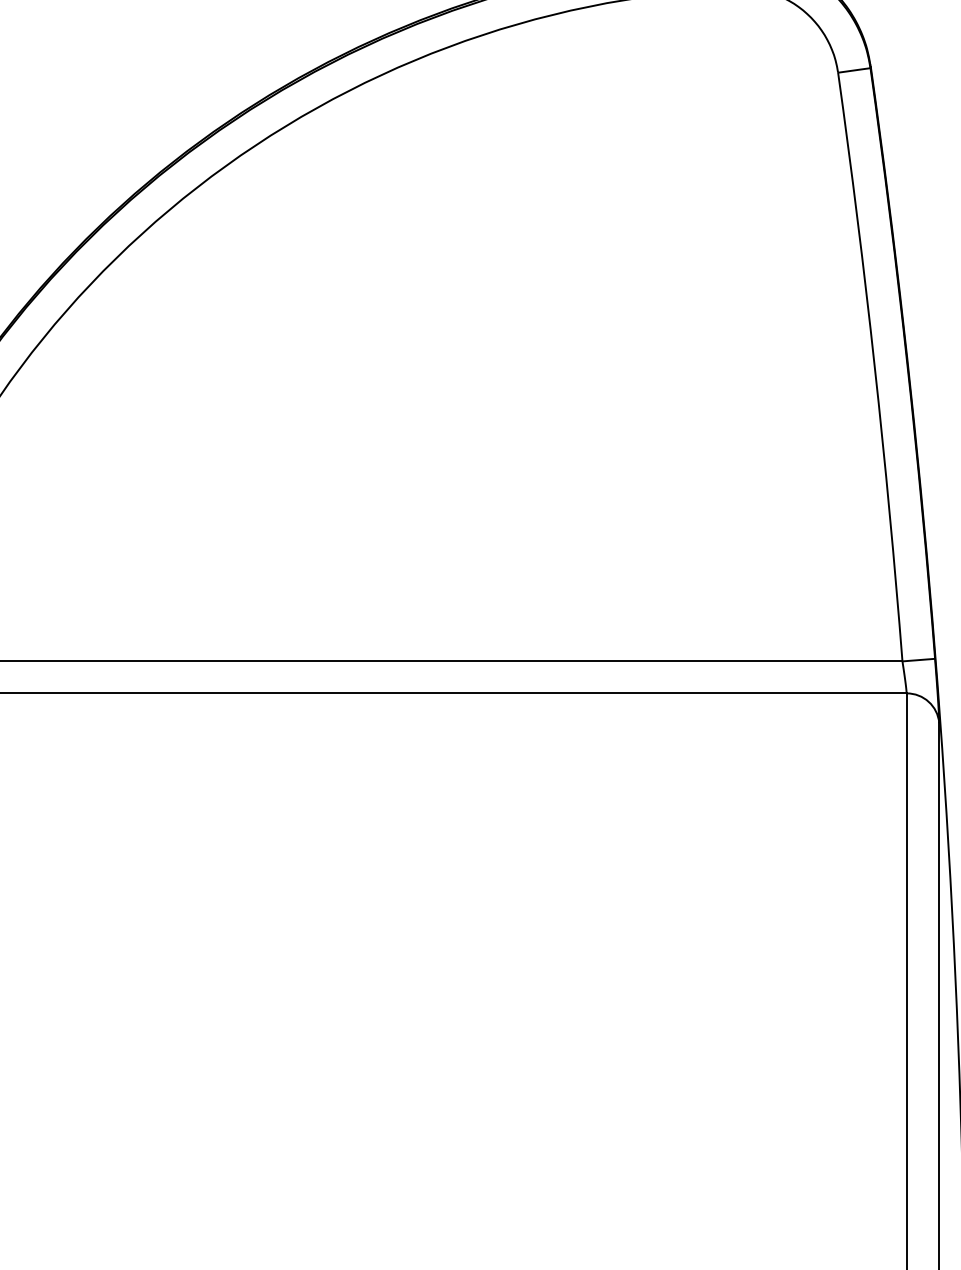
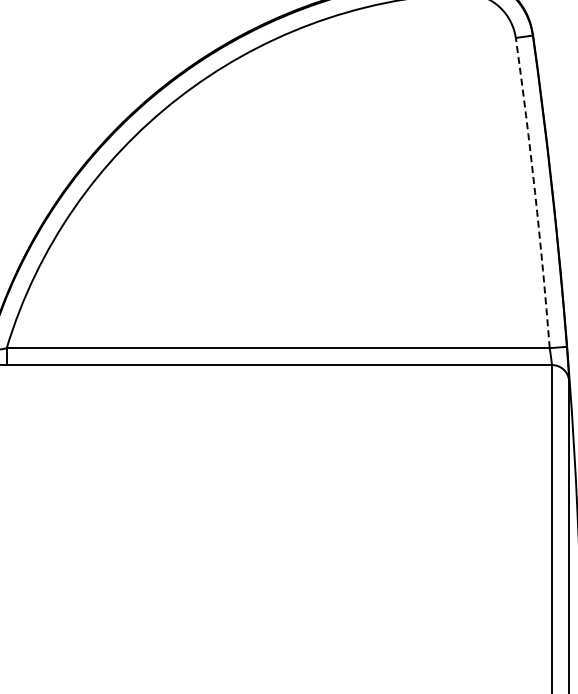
arc: (875, 365) -> (535, 192), solid -> dashed

